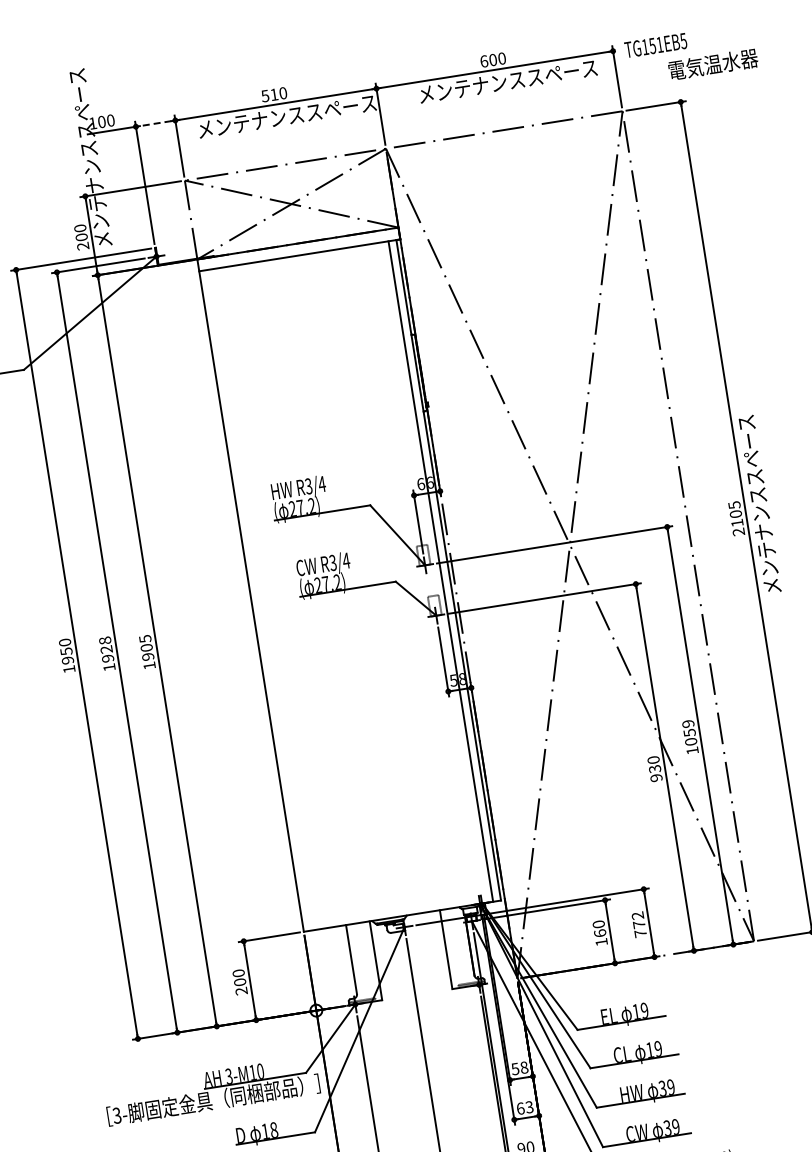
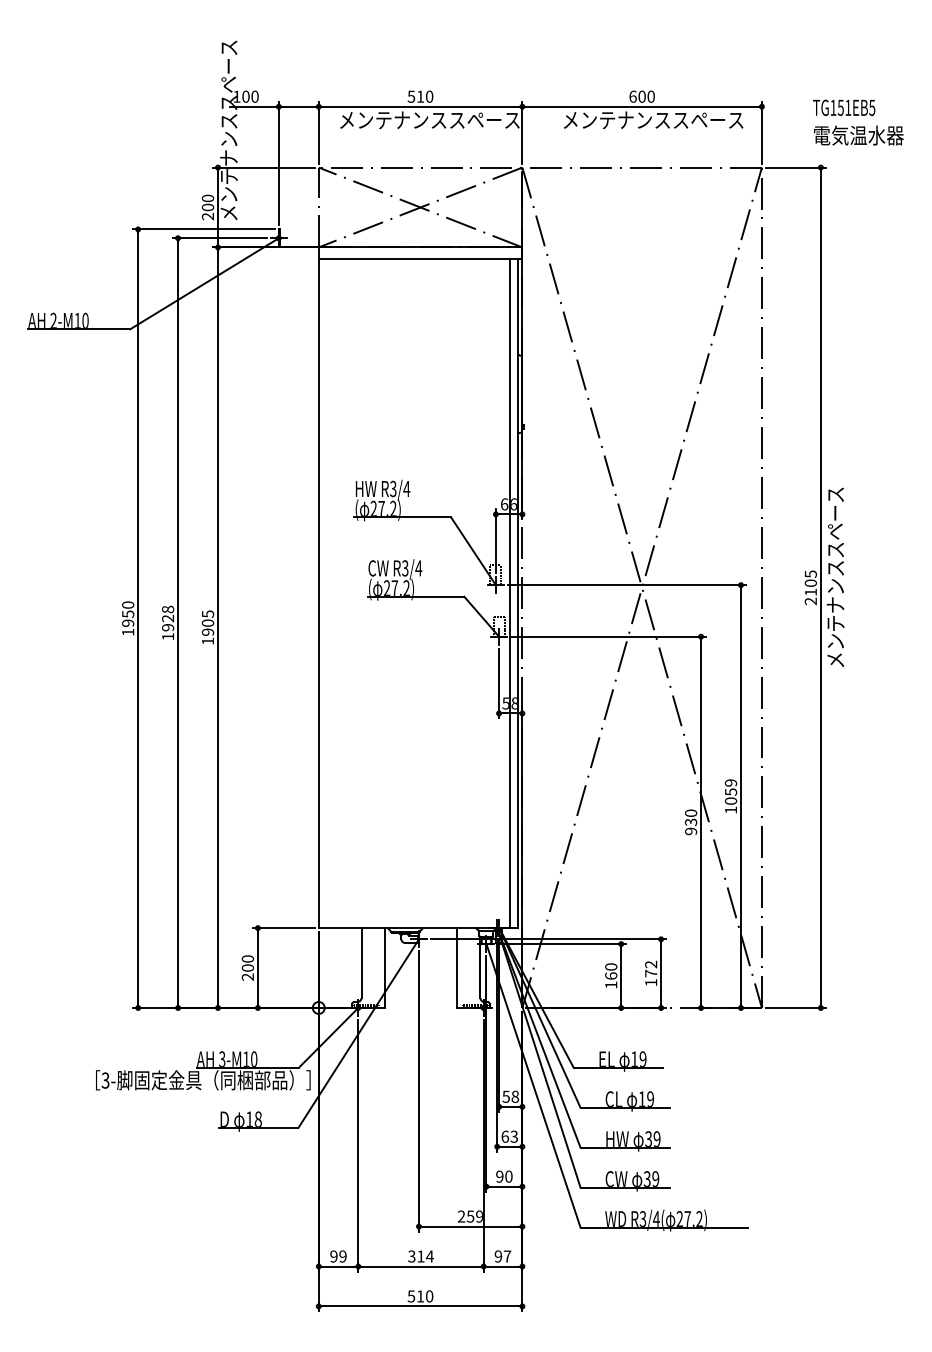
text: (656, 45) -> (844, 107), moved
line: (155, 123) -> (298, 106), dashed -> solid
text: (640, 933) -> (651, 982), 772 -> 172

